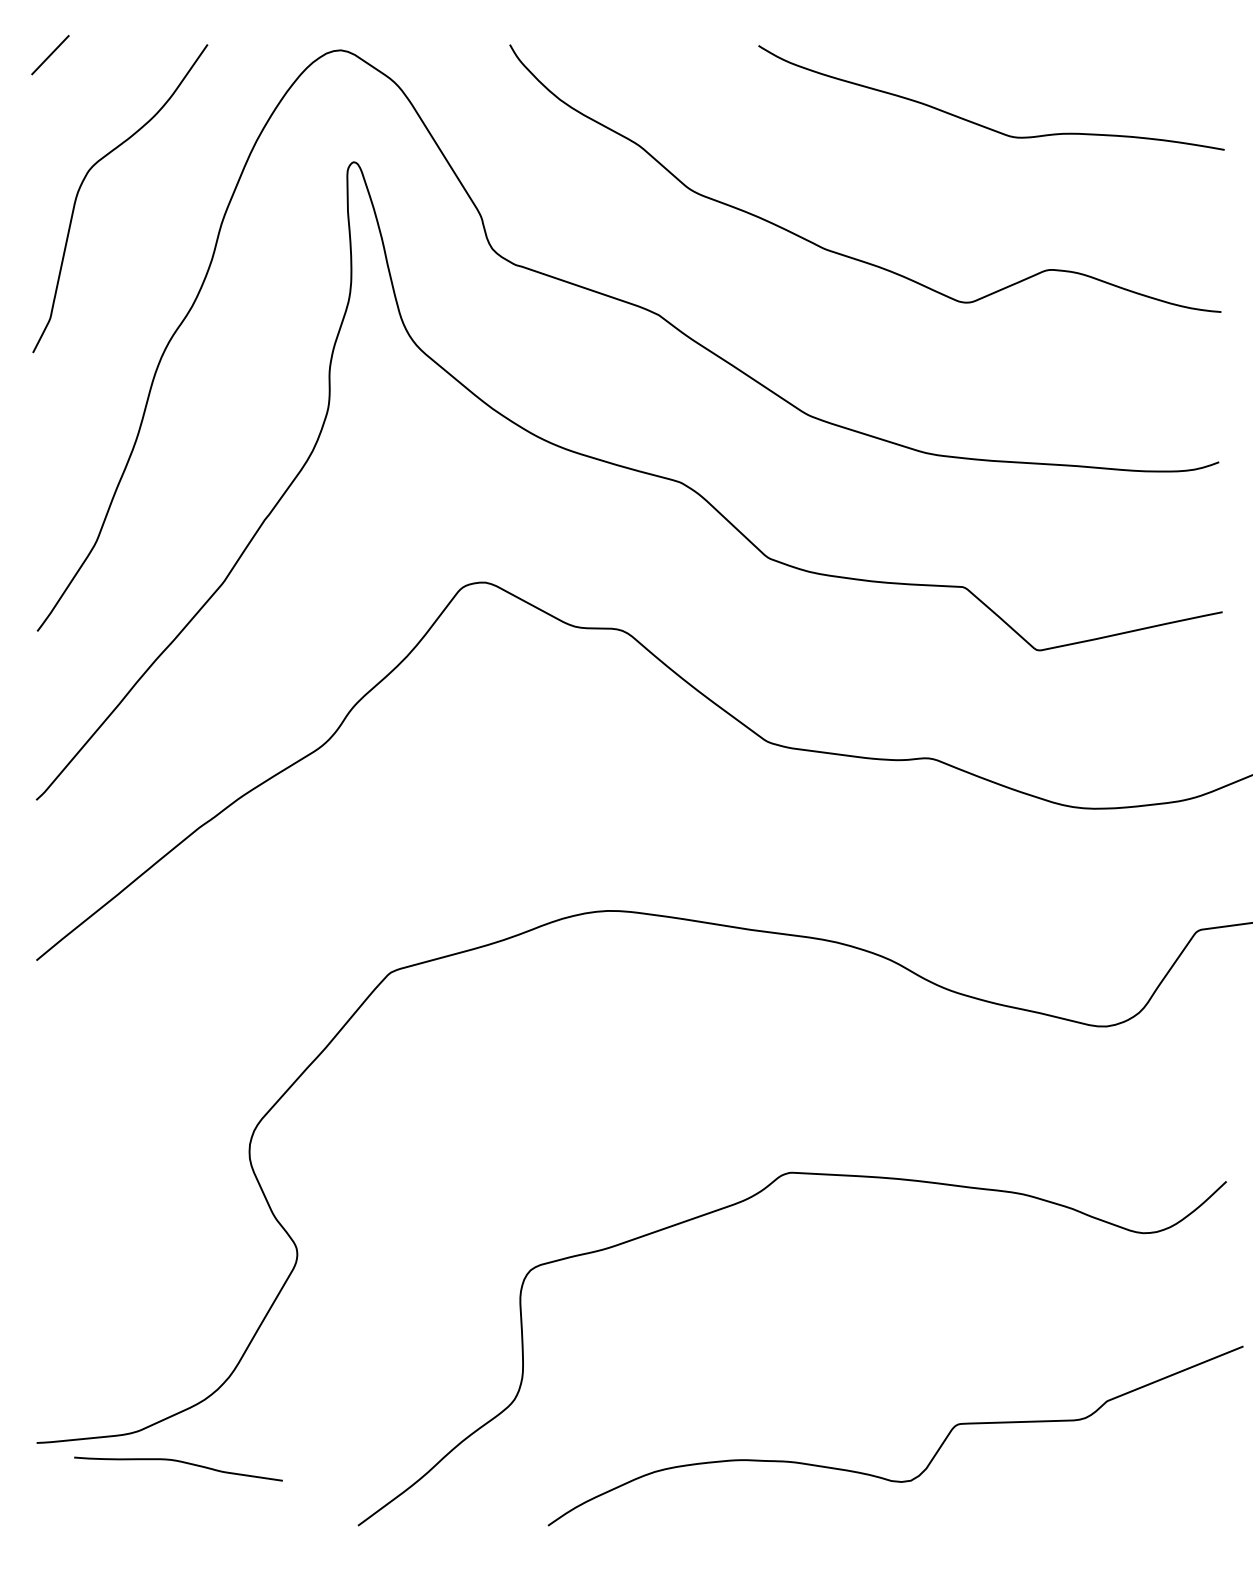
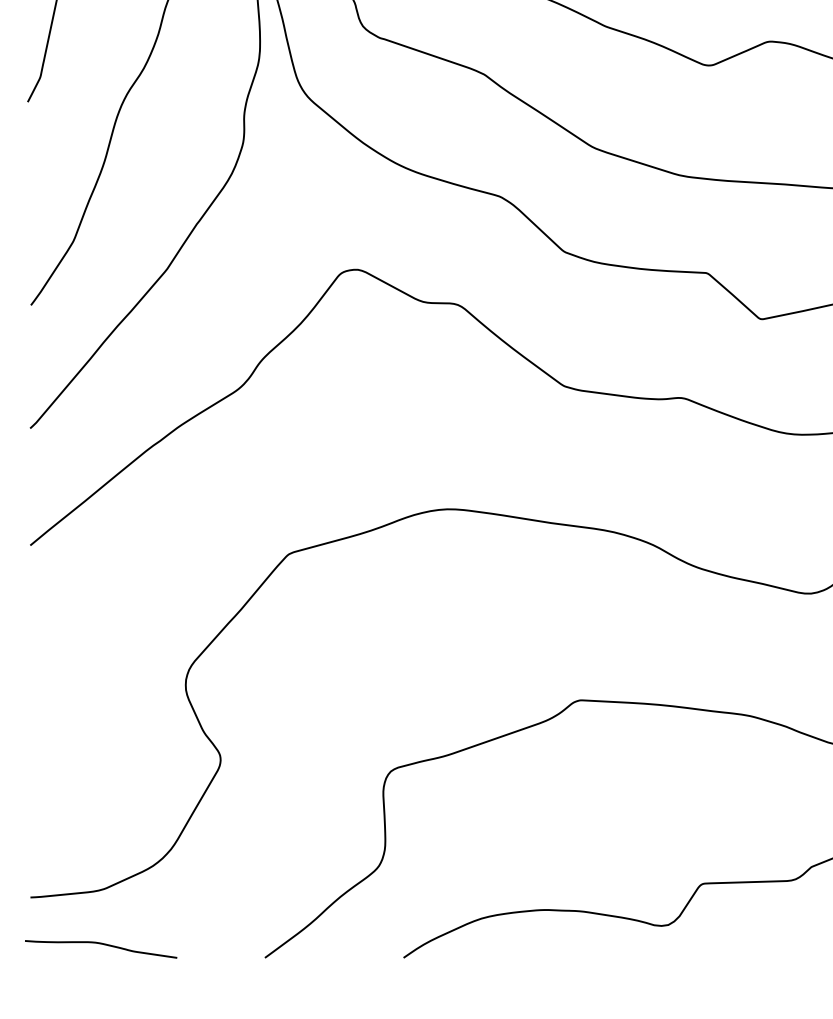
curve: (178, 1462) -> (101, 944), moved

